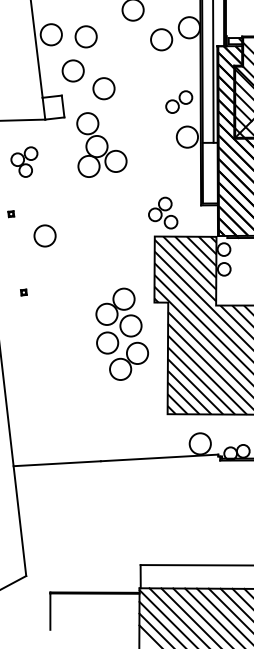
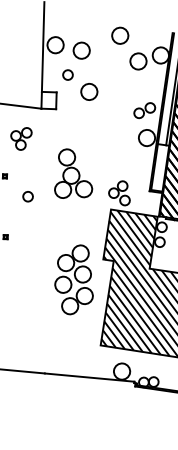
circle: (72, 70) -> (67, 74), size x0.6
part: (101, 144) -> (75, 174), moved
circle: (44, 235) -> (27, 196), size x0.6

